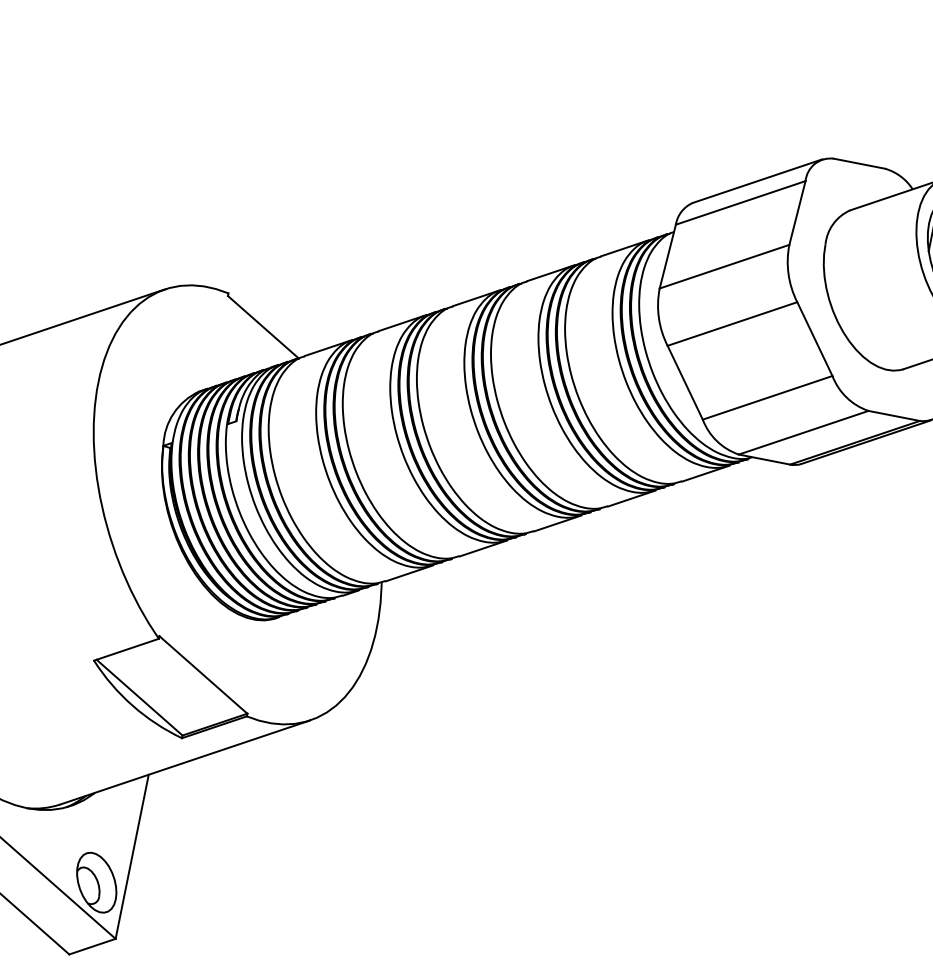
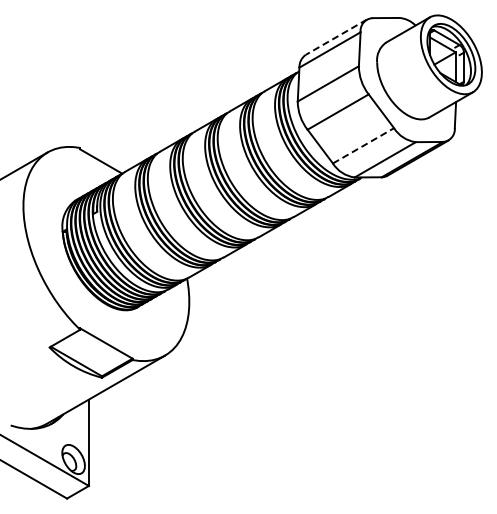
line: (755, 181) -> (335, 37), solid -> dashed
line: (767, 397) -> (363, 145), solid -> dashed

